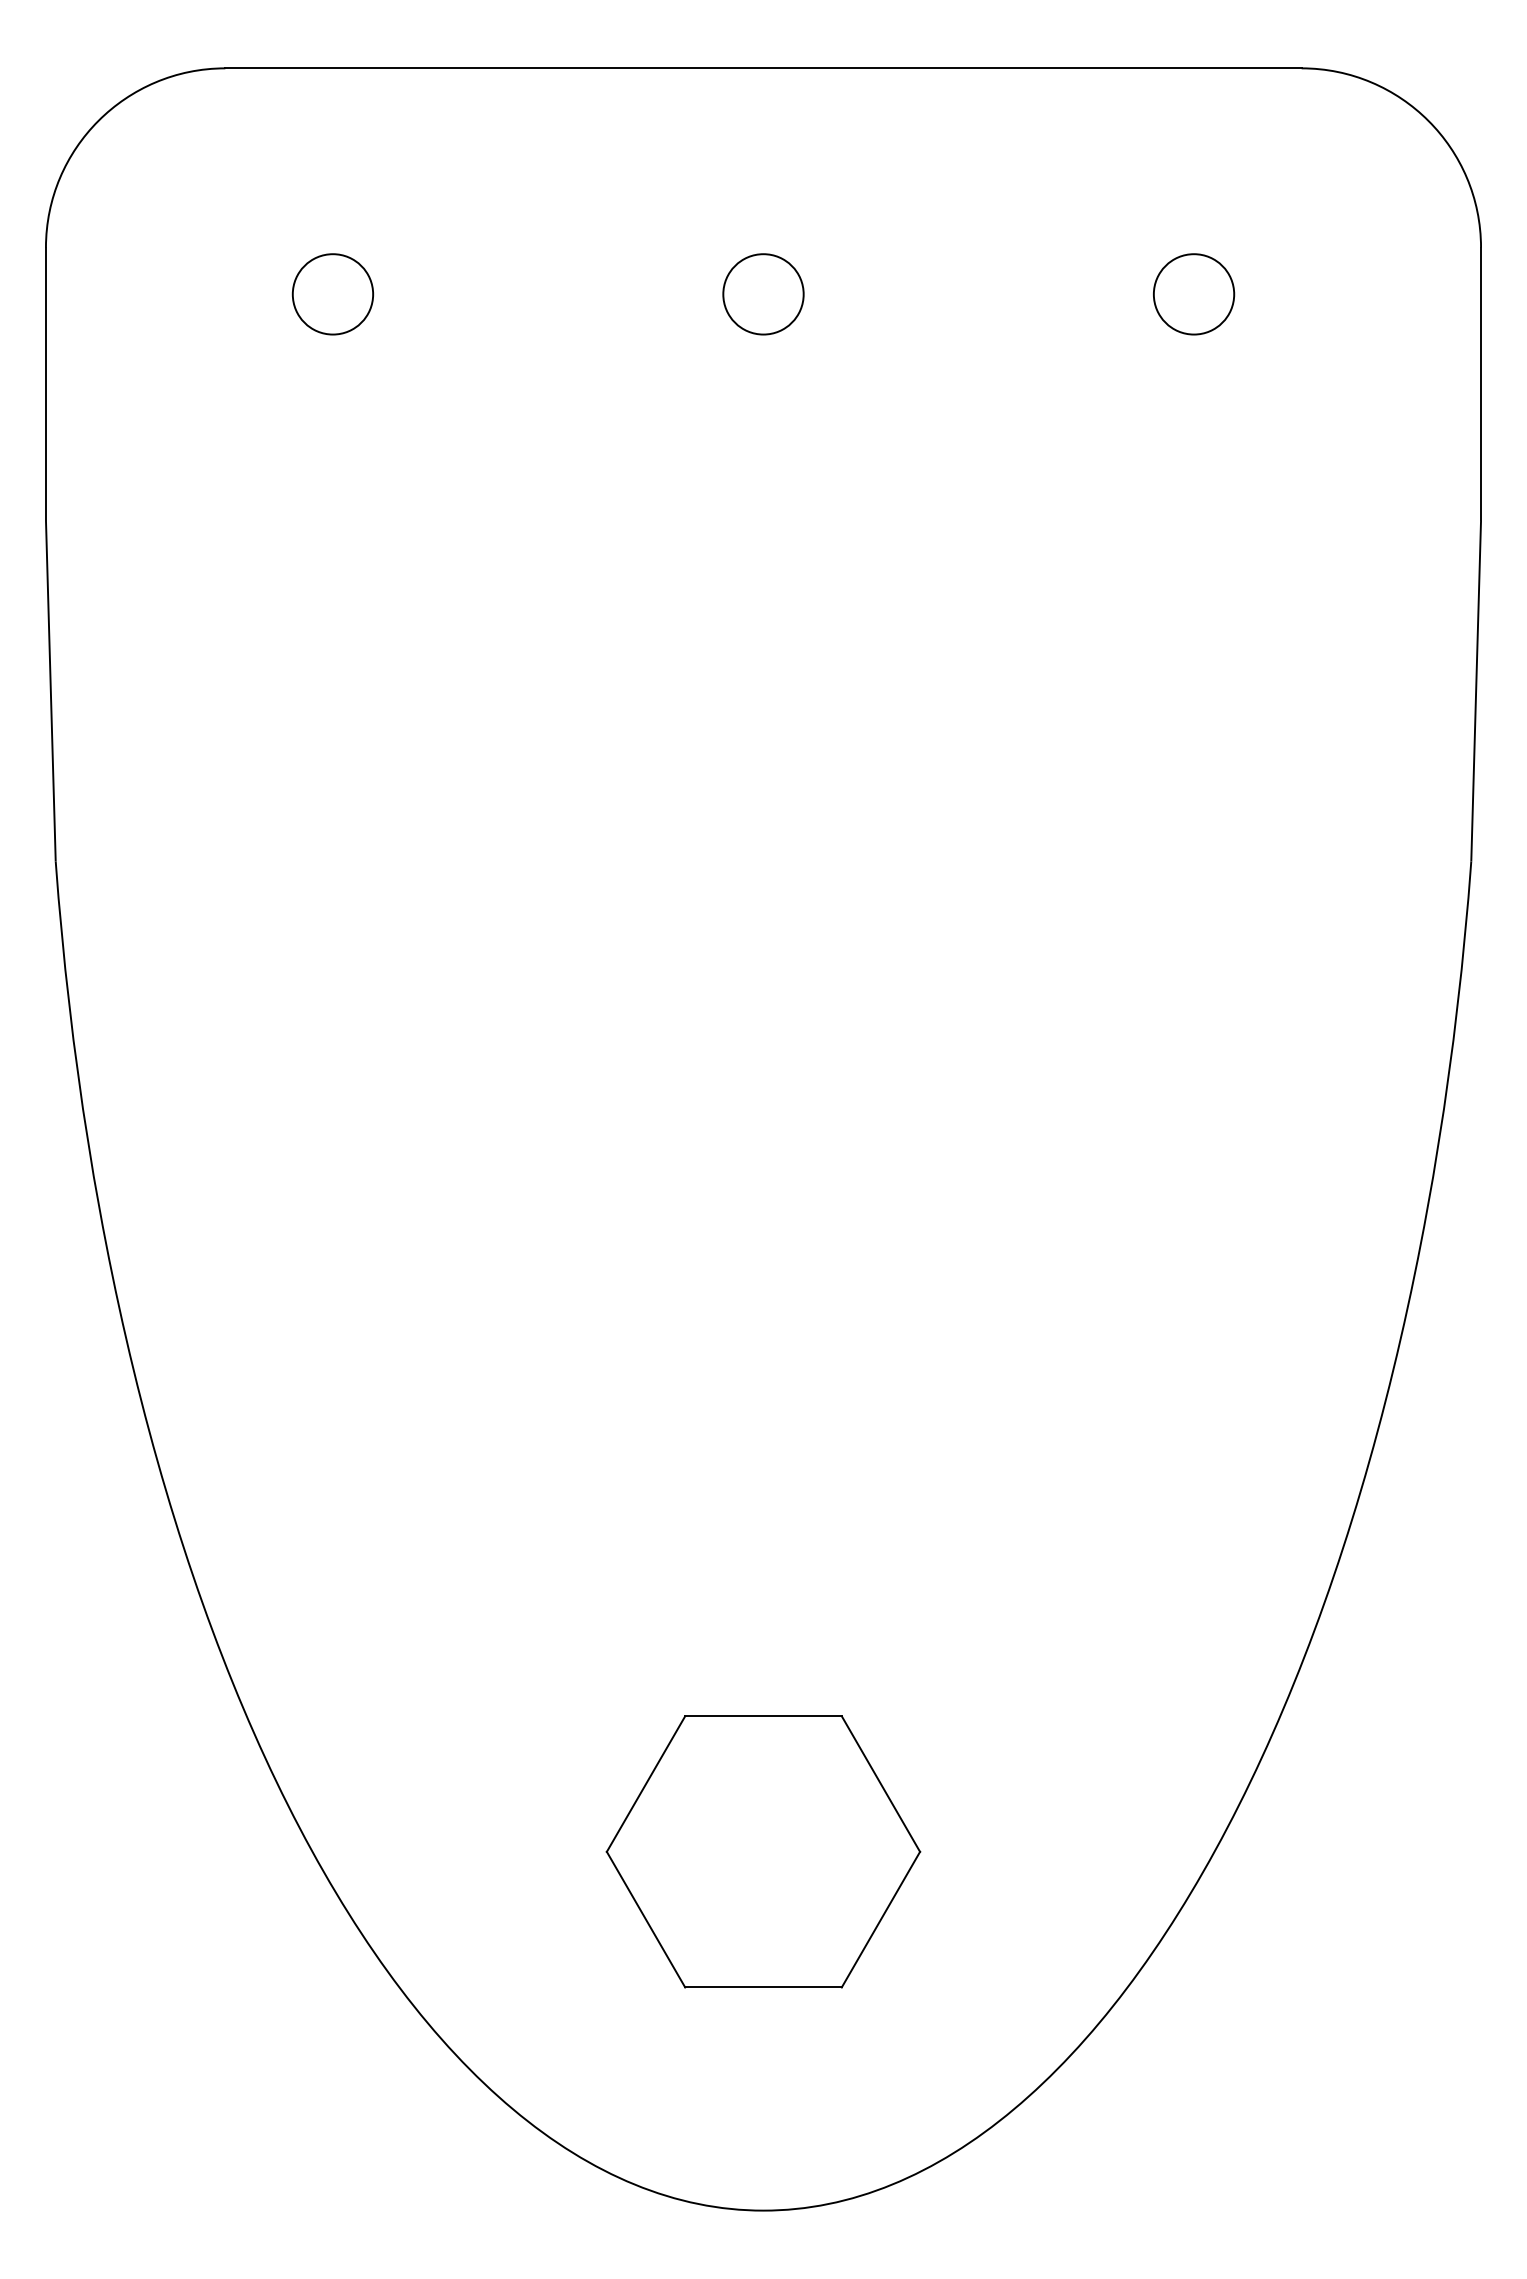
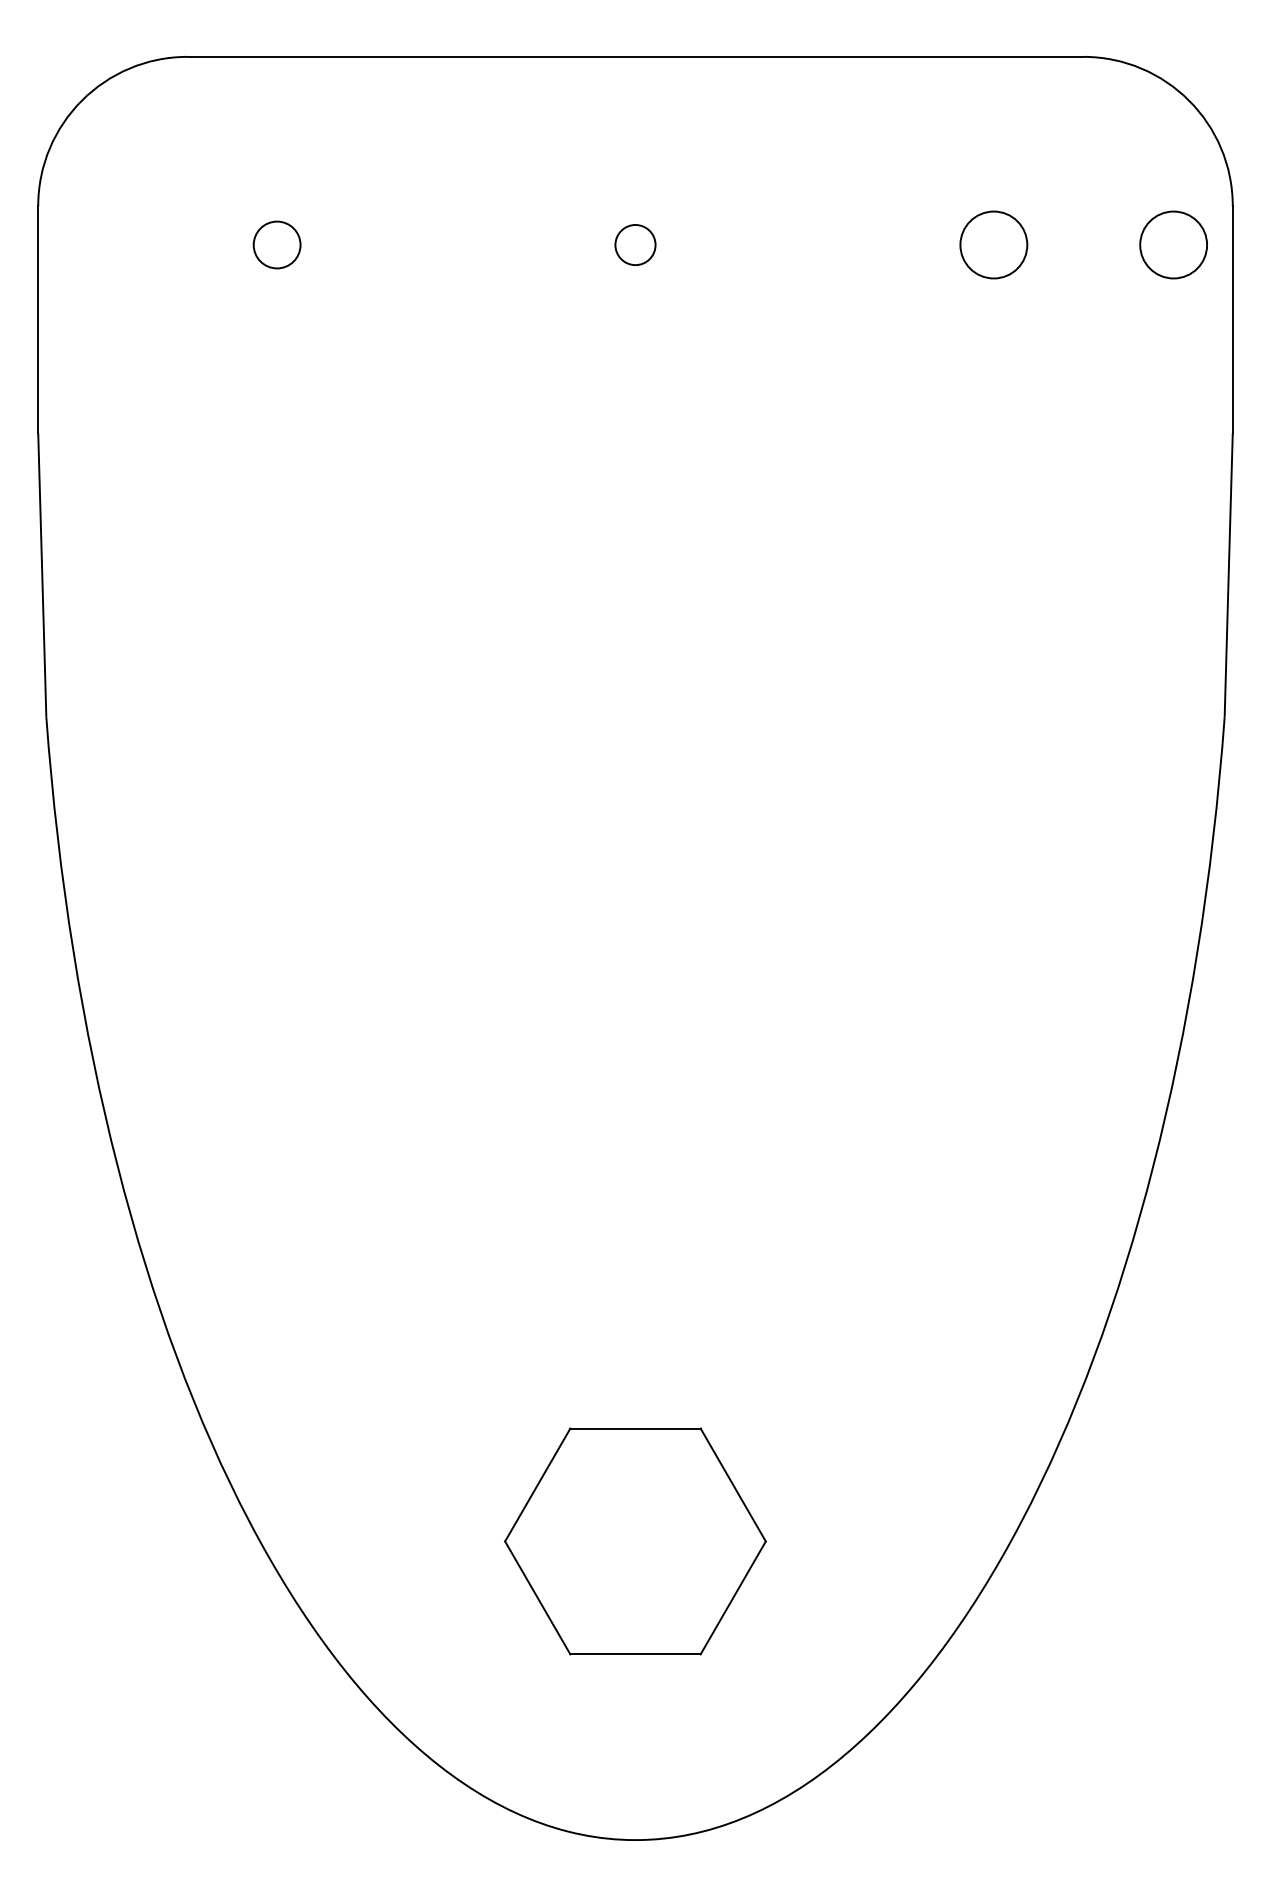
circle: (332, 294) -> (276, 245), size x0.7
circle: (763, 294) -> (635, 245), size x0.6
circle: (1410, 294) -> (1174, 245), added

